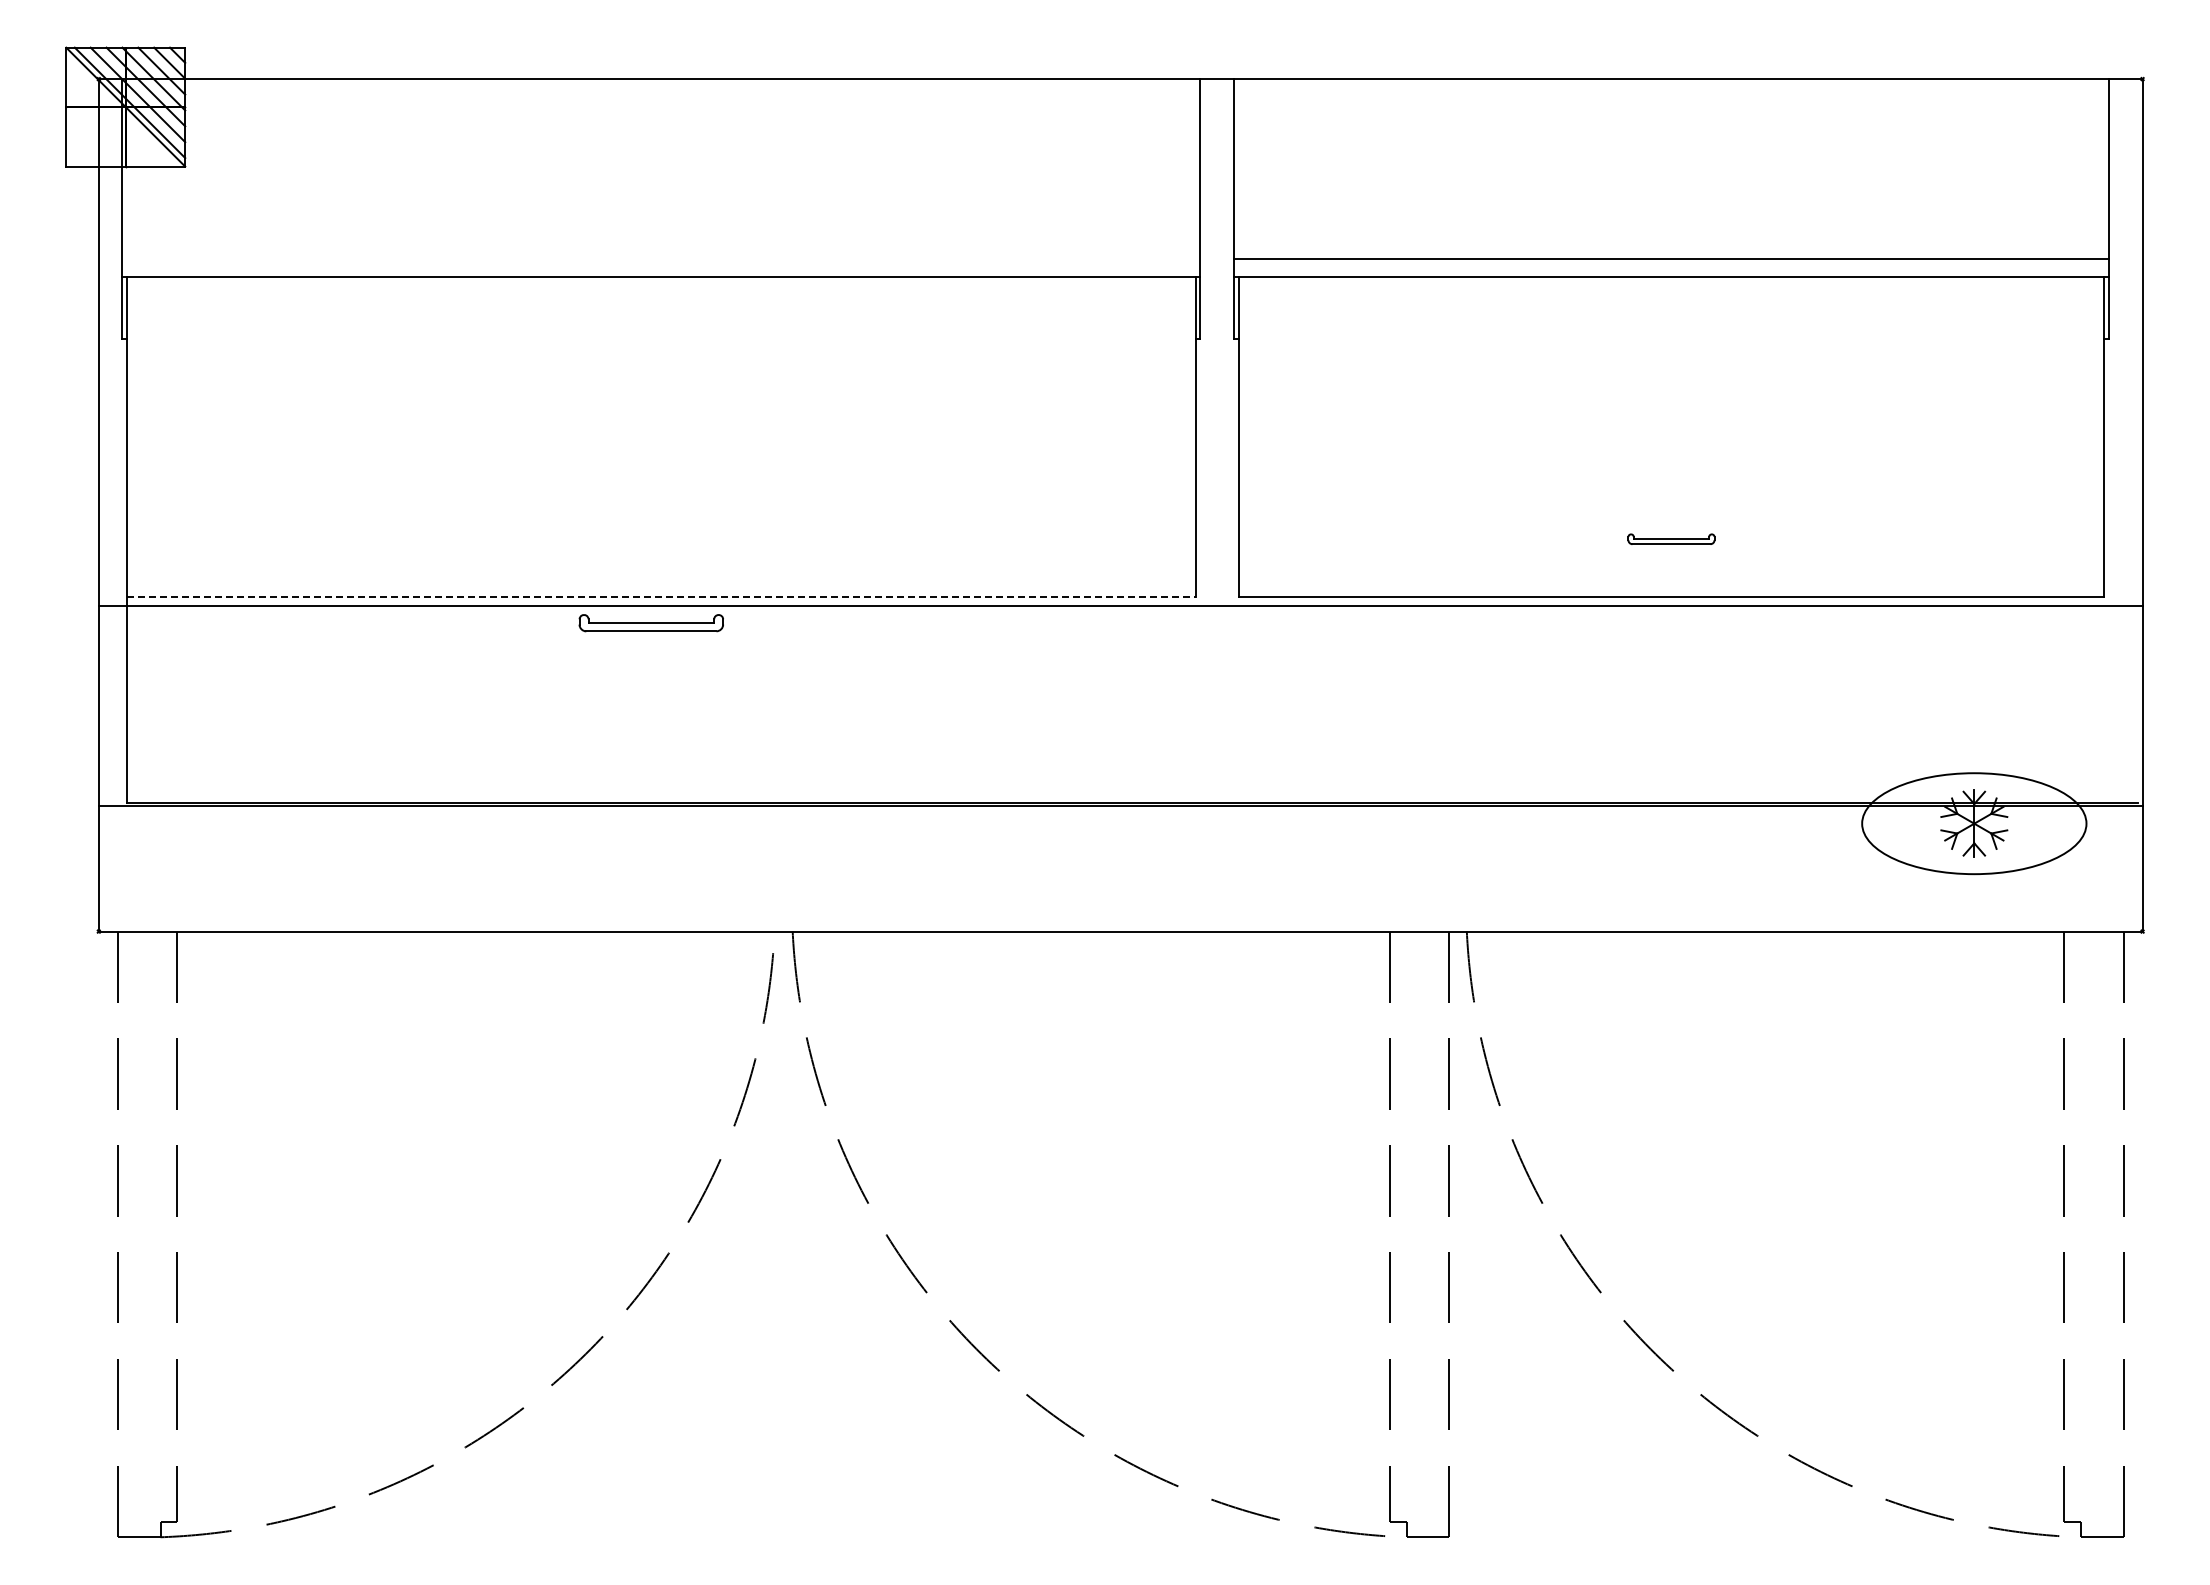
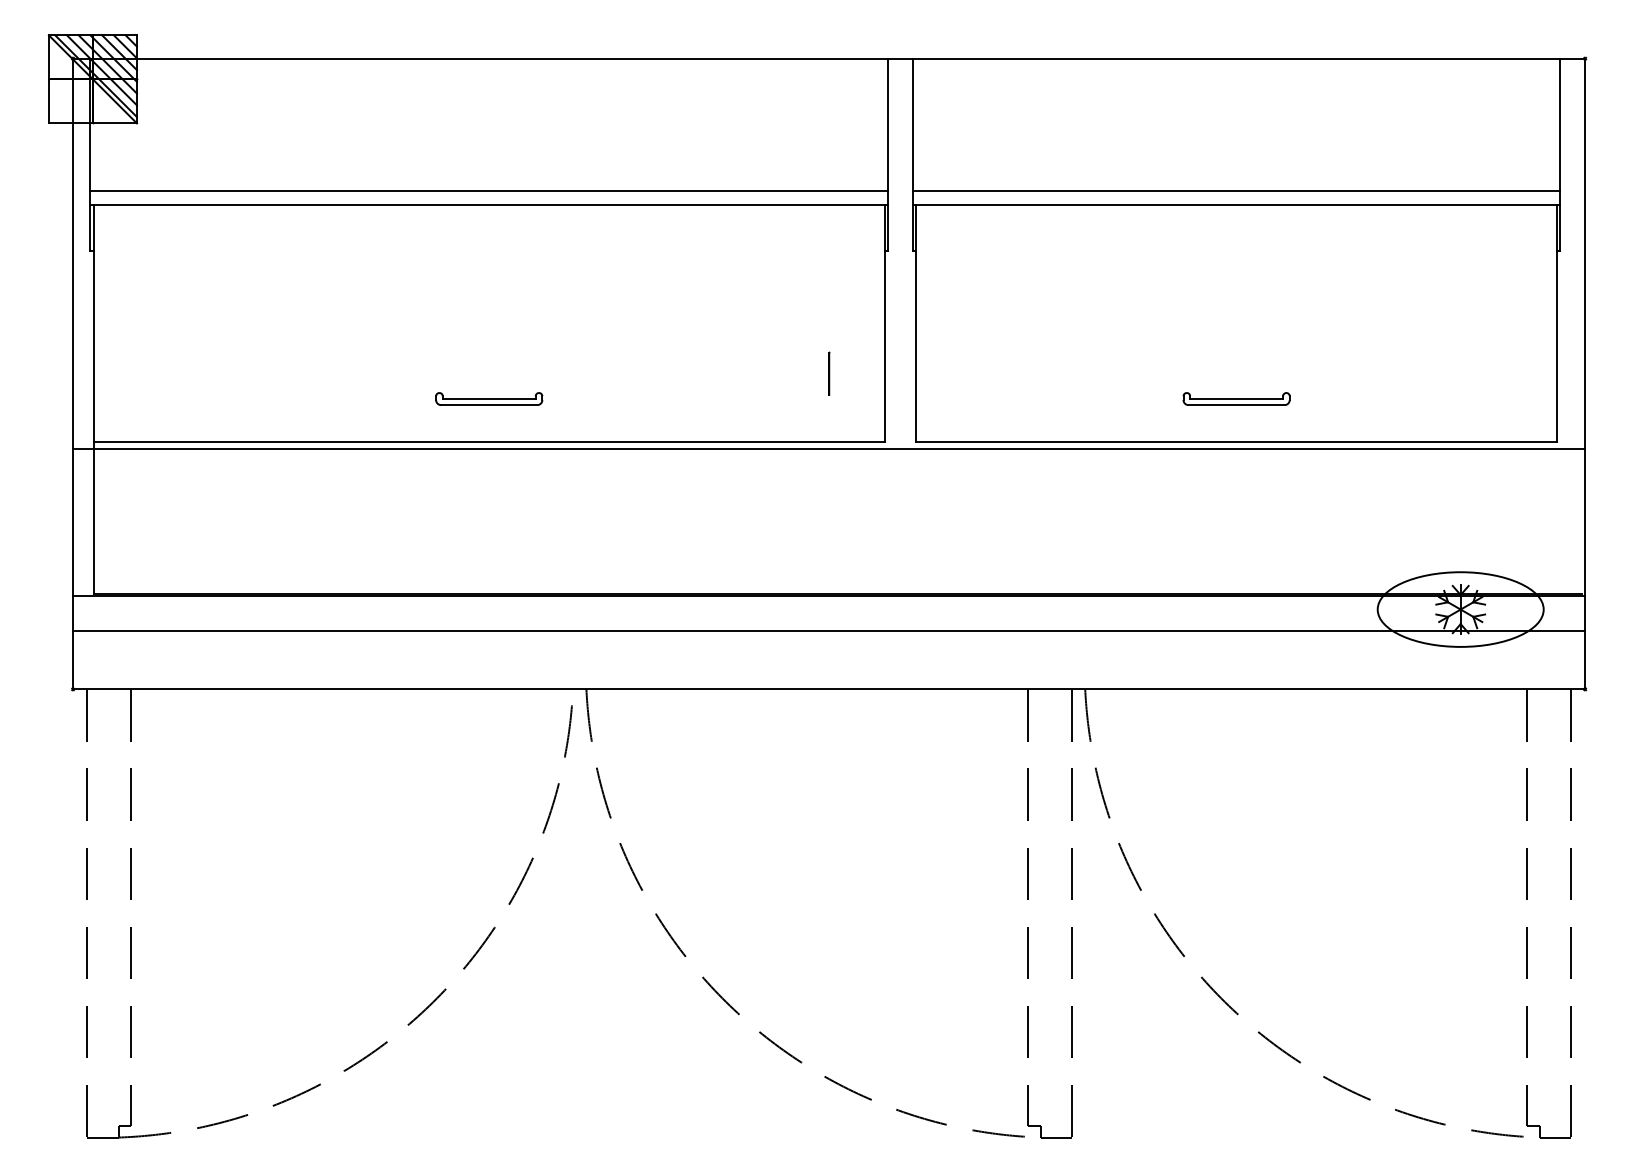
line: (661, 258) -> (489, 191), added
line: (1120, 504) -> (828, 373), added
part: (1671, 539) -> (1236, 399), size x1.67
line: (661, 596) -> (489, 441), dashed -> solid
part: (650, 623) -> (488, 399), moved
line: (1120, 853) -> (828, 631), added

